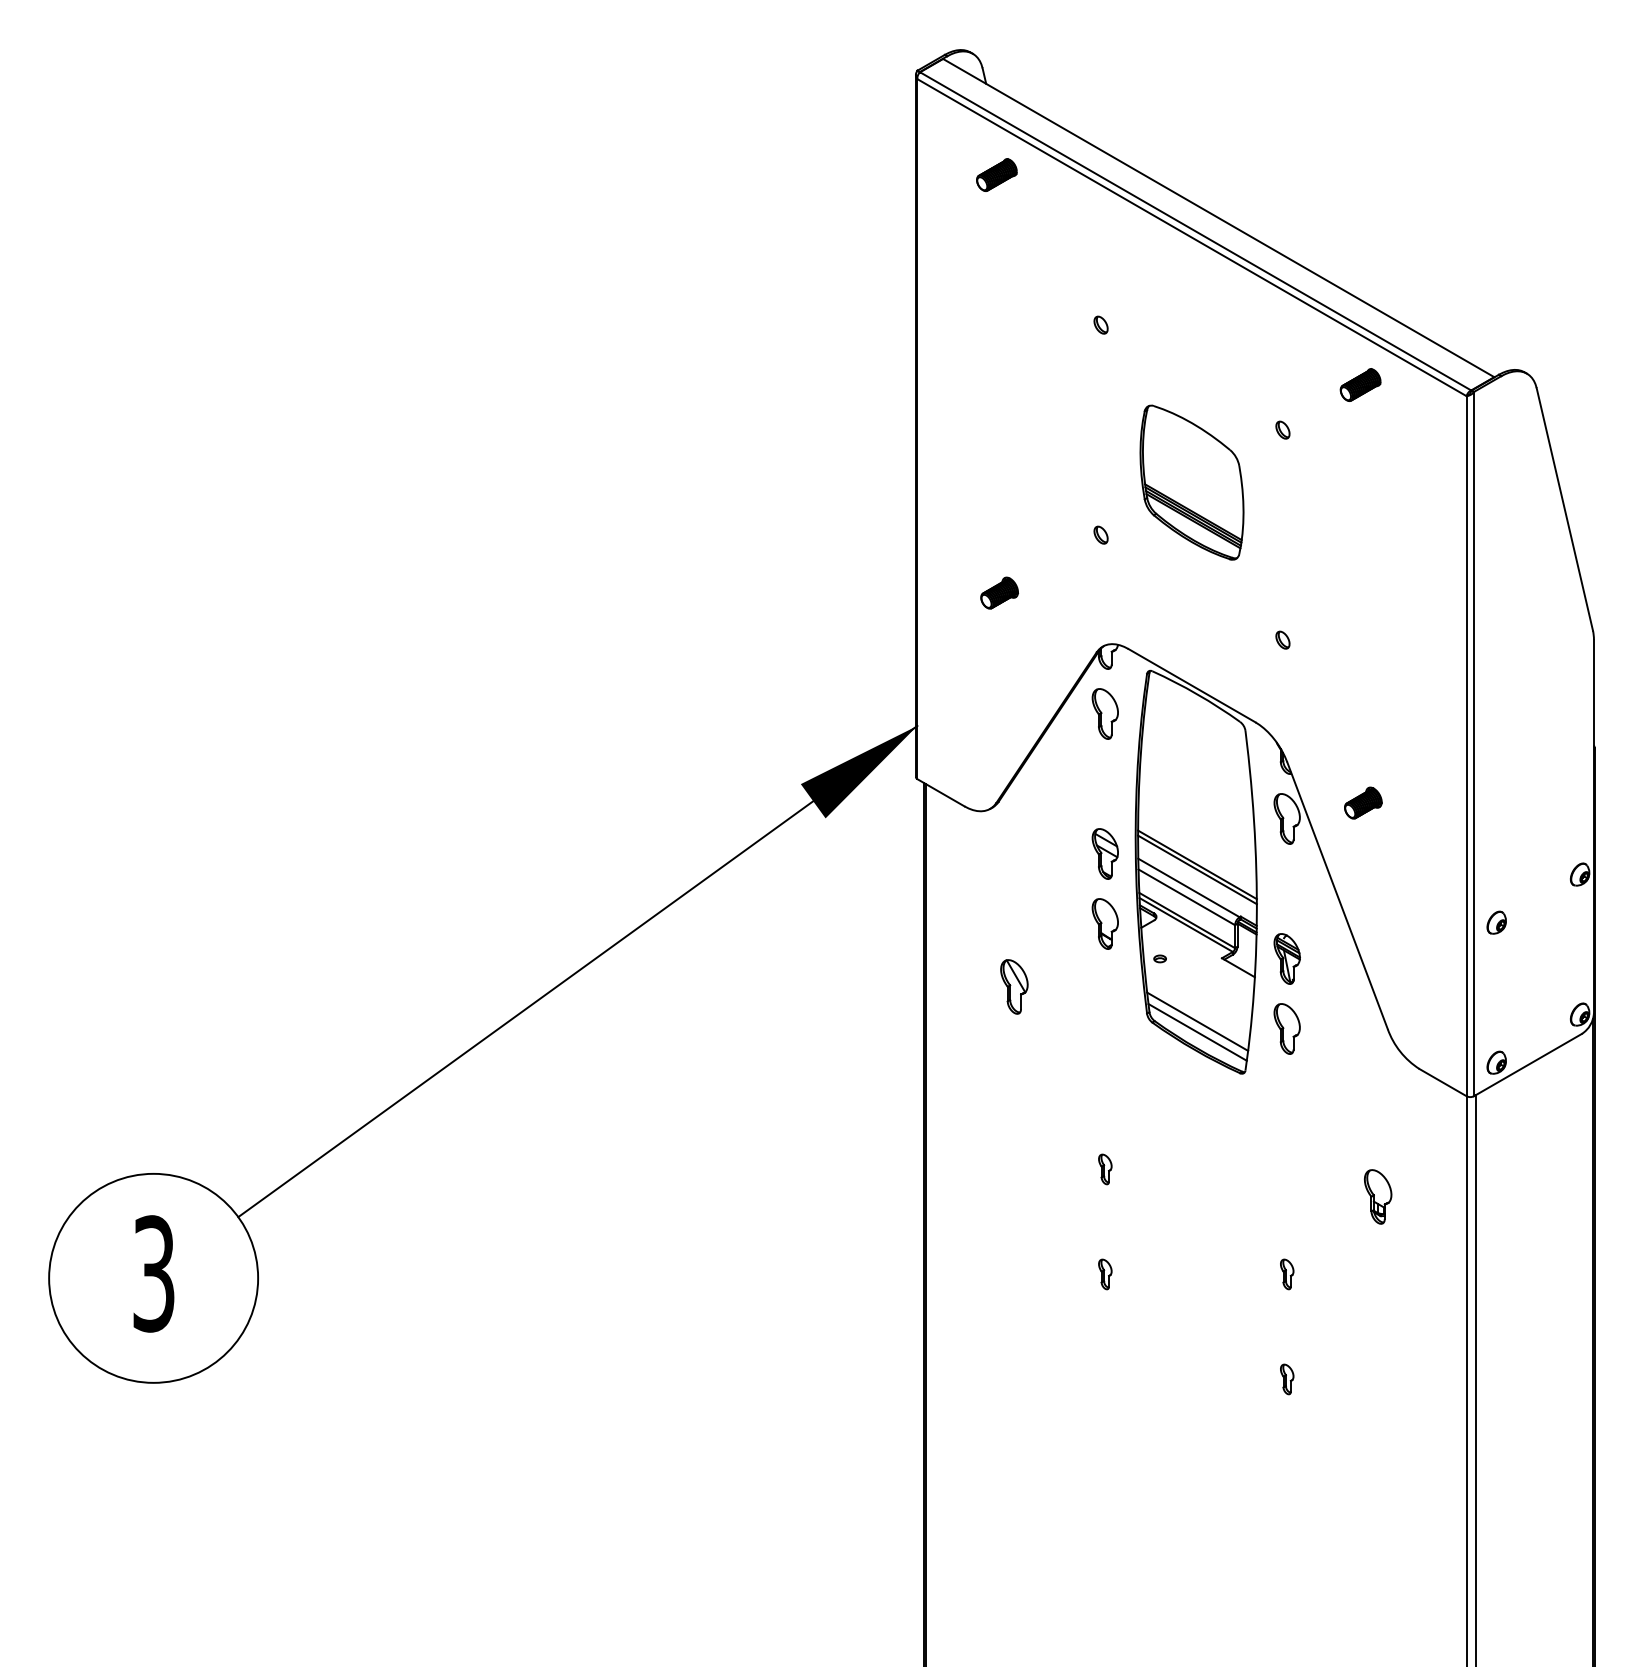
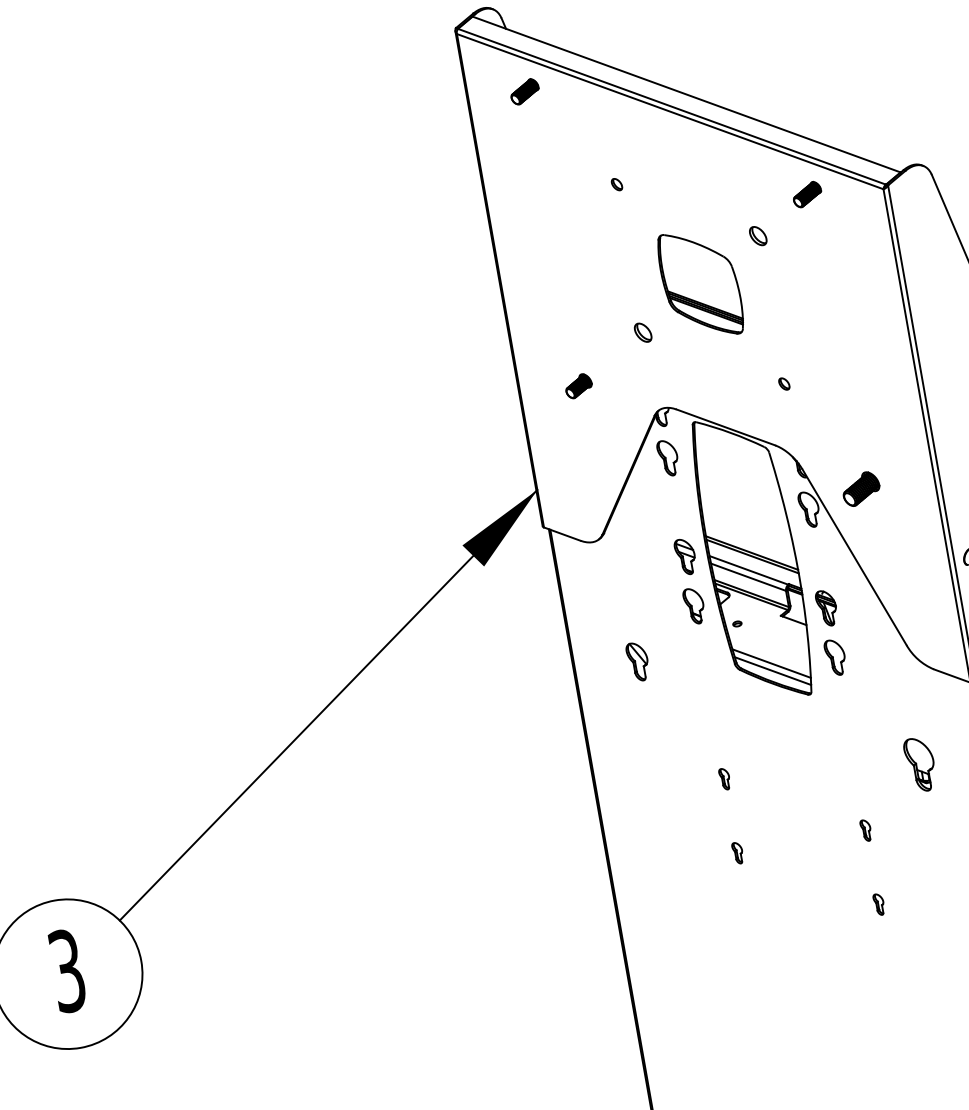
part: (1282, 429) -> (757, 235), size x1.6
part: (1100, 534) -> (642, 332), size x1.6
part: (1363, 802) -> (861, 488), size x1.4
part: (1378, 1196) -> (920, 764), size x1.4

